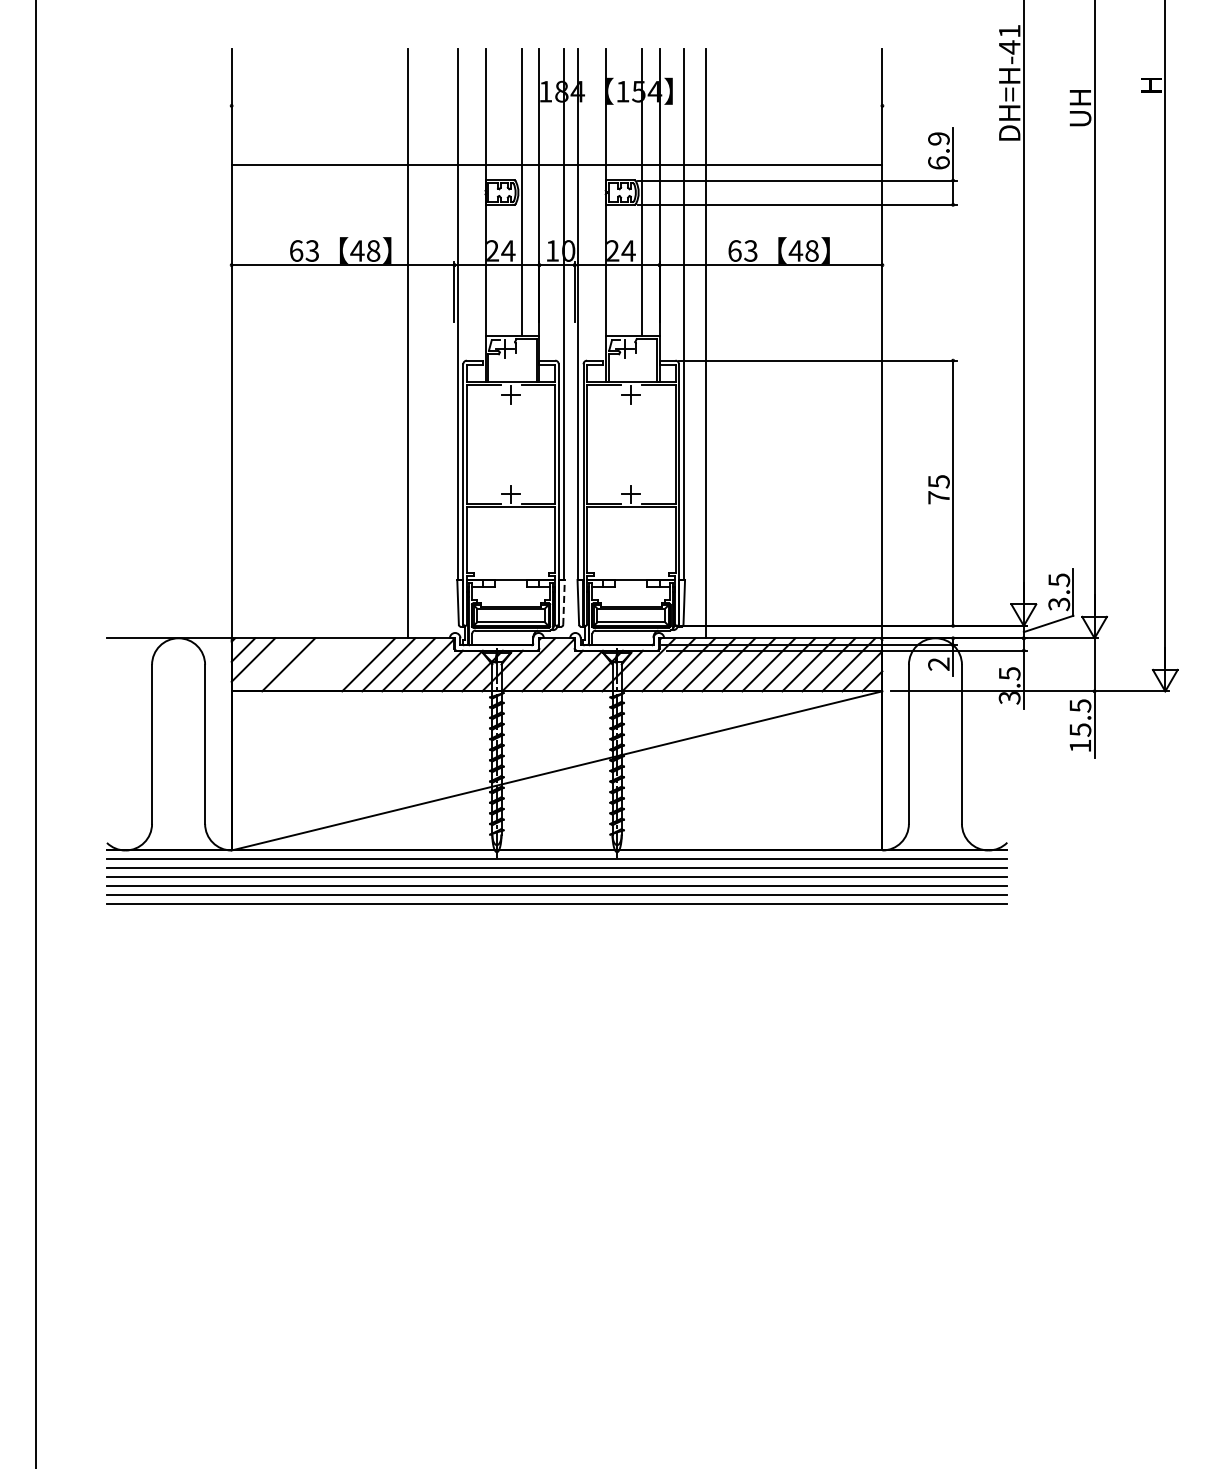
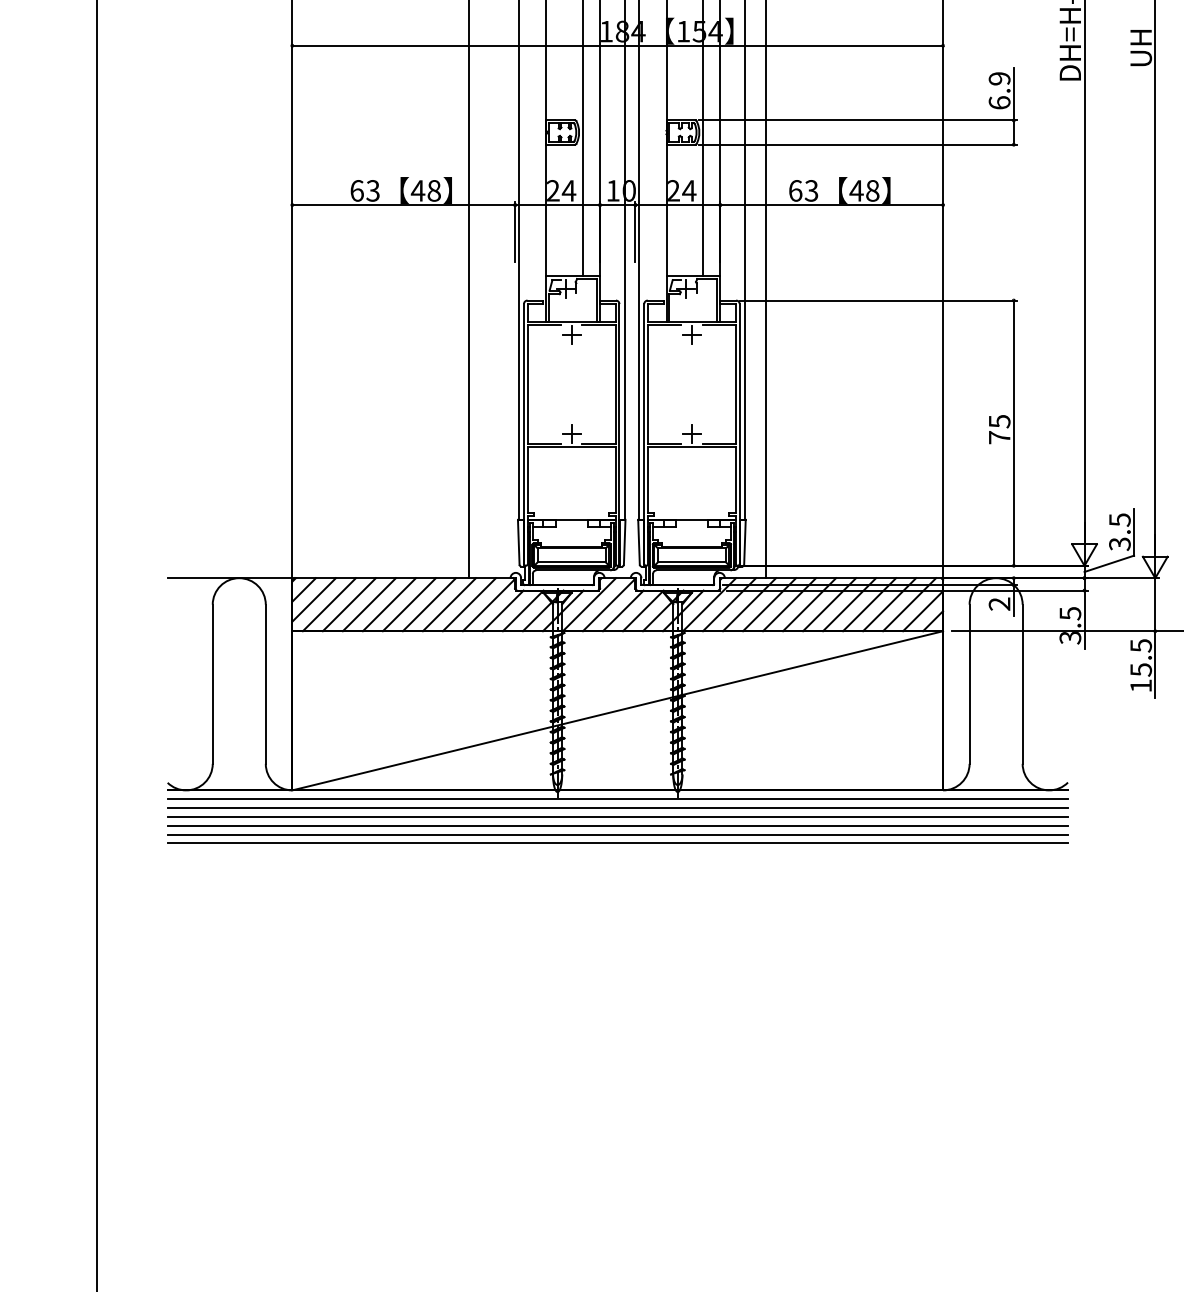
line: (556, 164) -> (617, 45), moved
line: (564, 602) -> (625, 542), dashed -> solid
line: (268, 664) -> (329, 604), added
line: (308, 664) -> (369, 604), added
line: (328, 664) -> (389, 604), added
line: (348, 664) -> (409, 604), added

